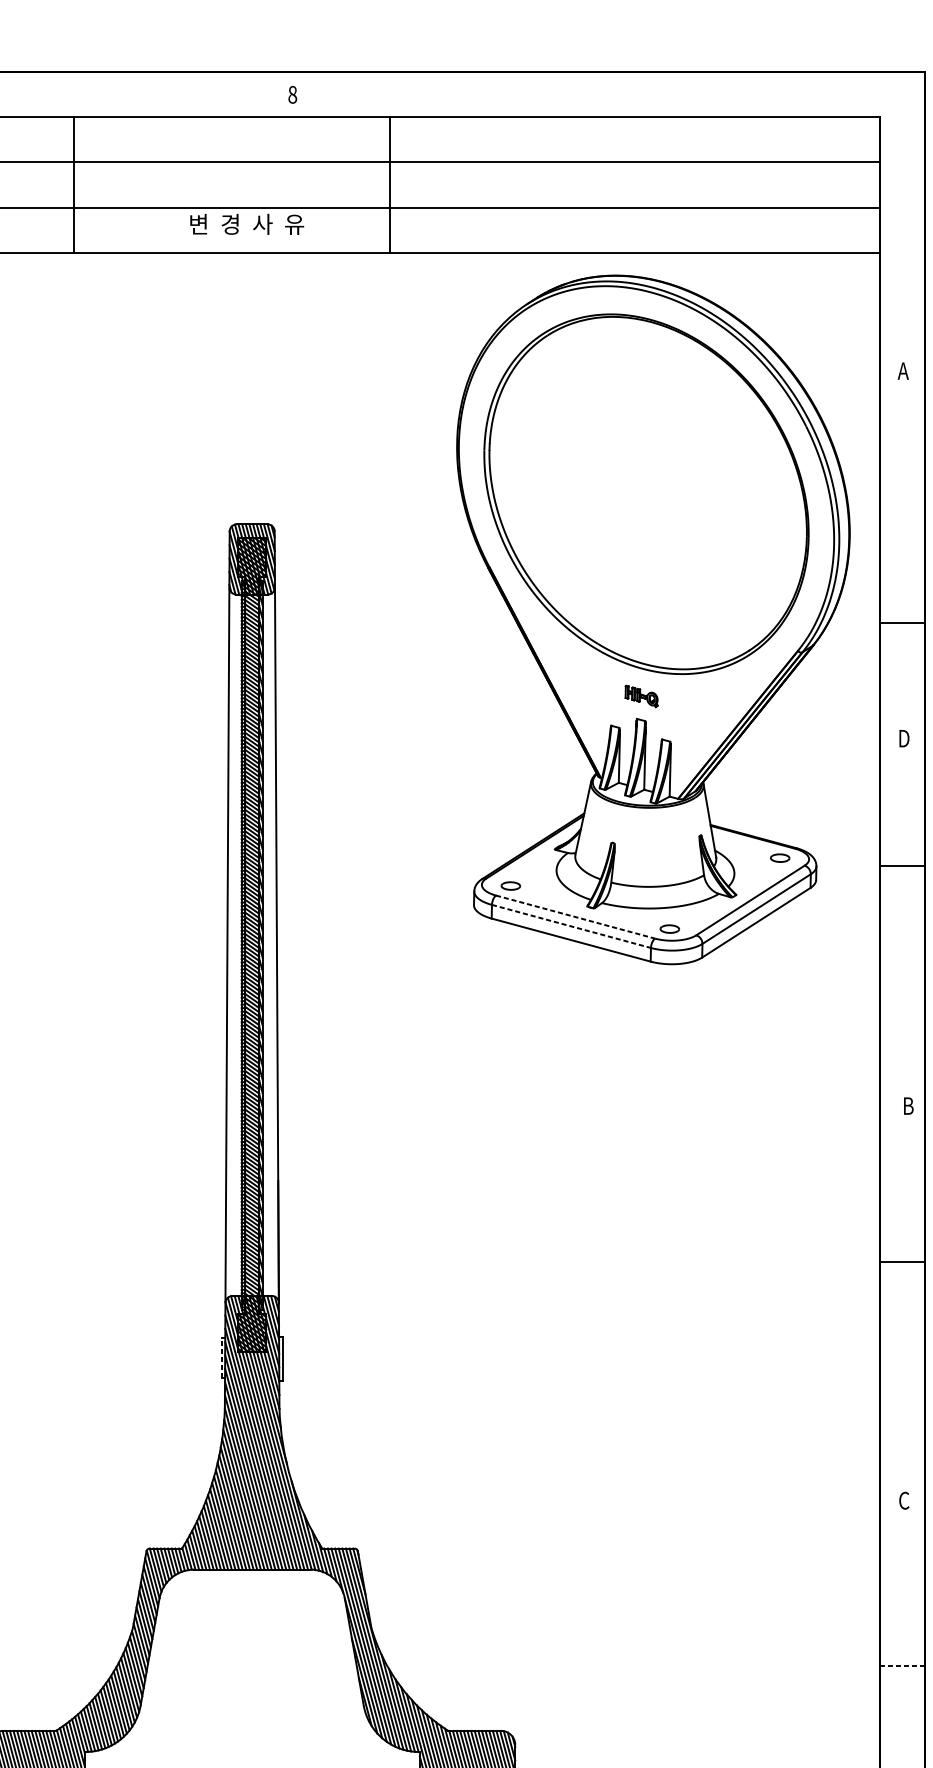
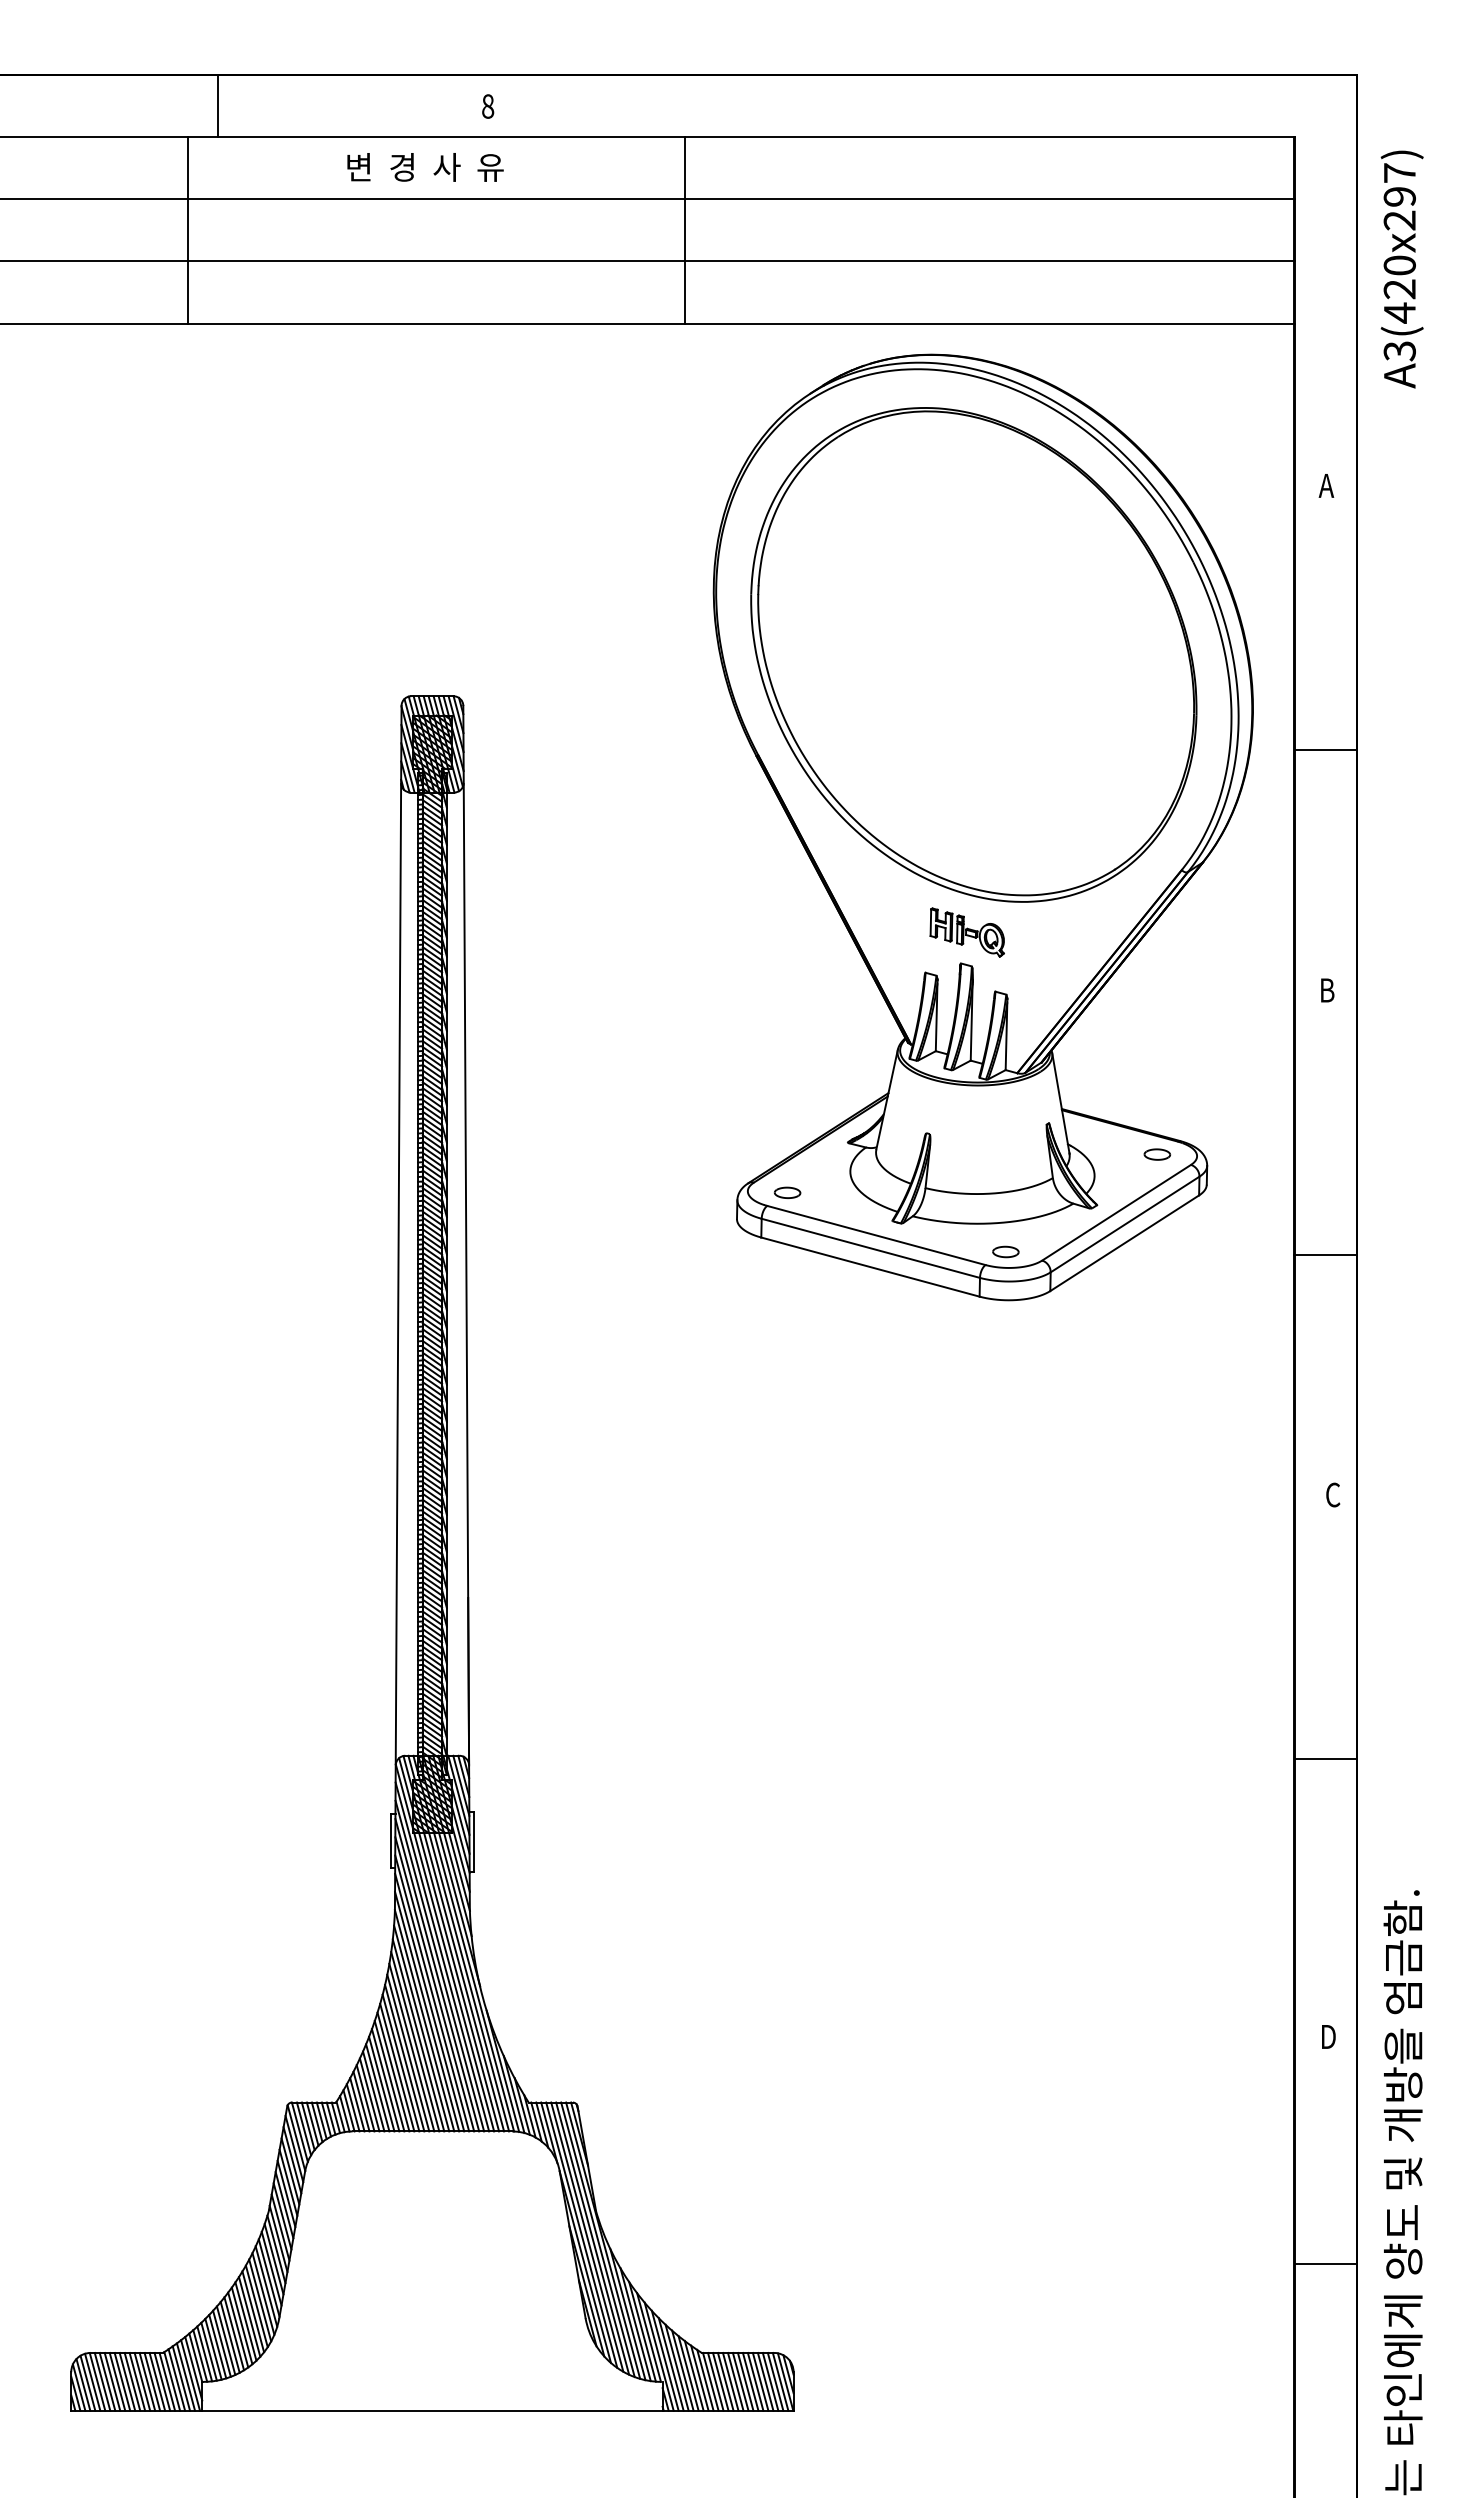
line: (95, 94) -> (217, 105), added
line: (390, 185) -> (685, 230), moved
text: (247, 224) -> (425, 167), moved
line: (902, 622) -> (1325, 750), moved
part: (641, 696) -> (966, 932), size x1.67
text: (904, 738) -> (1328, 990), D -> B
line: (902, 865) -> (1325, 1254), moved
line: (575, 917) -> (876, 1235), dashed -> solid
line: (571, 926) -> (871, 1248), dashed -> solid
text: (908, 1105) -> (1333, 1494), B -> C
line: (902, 1262) -> (1325, 1759), moved
line: (221, 1357) -> (390, 1840), dashed -> solid
text: (904, 1500) -> (1327, 2036), C -> D
line: (903, 1665) -> (1326, 2263), dashed -> solid

